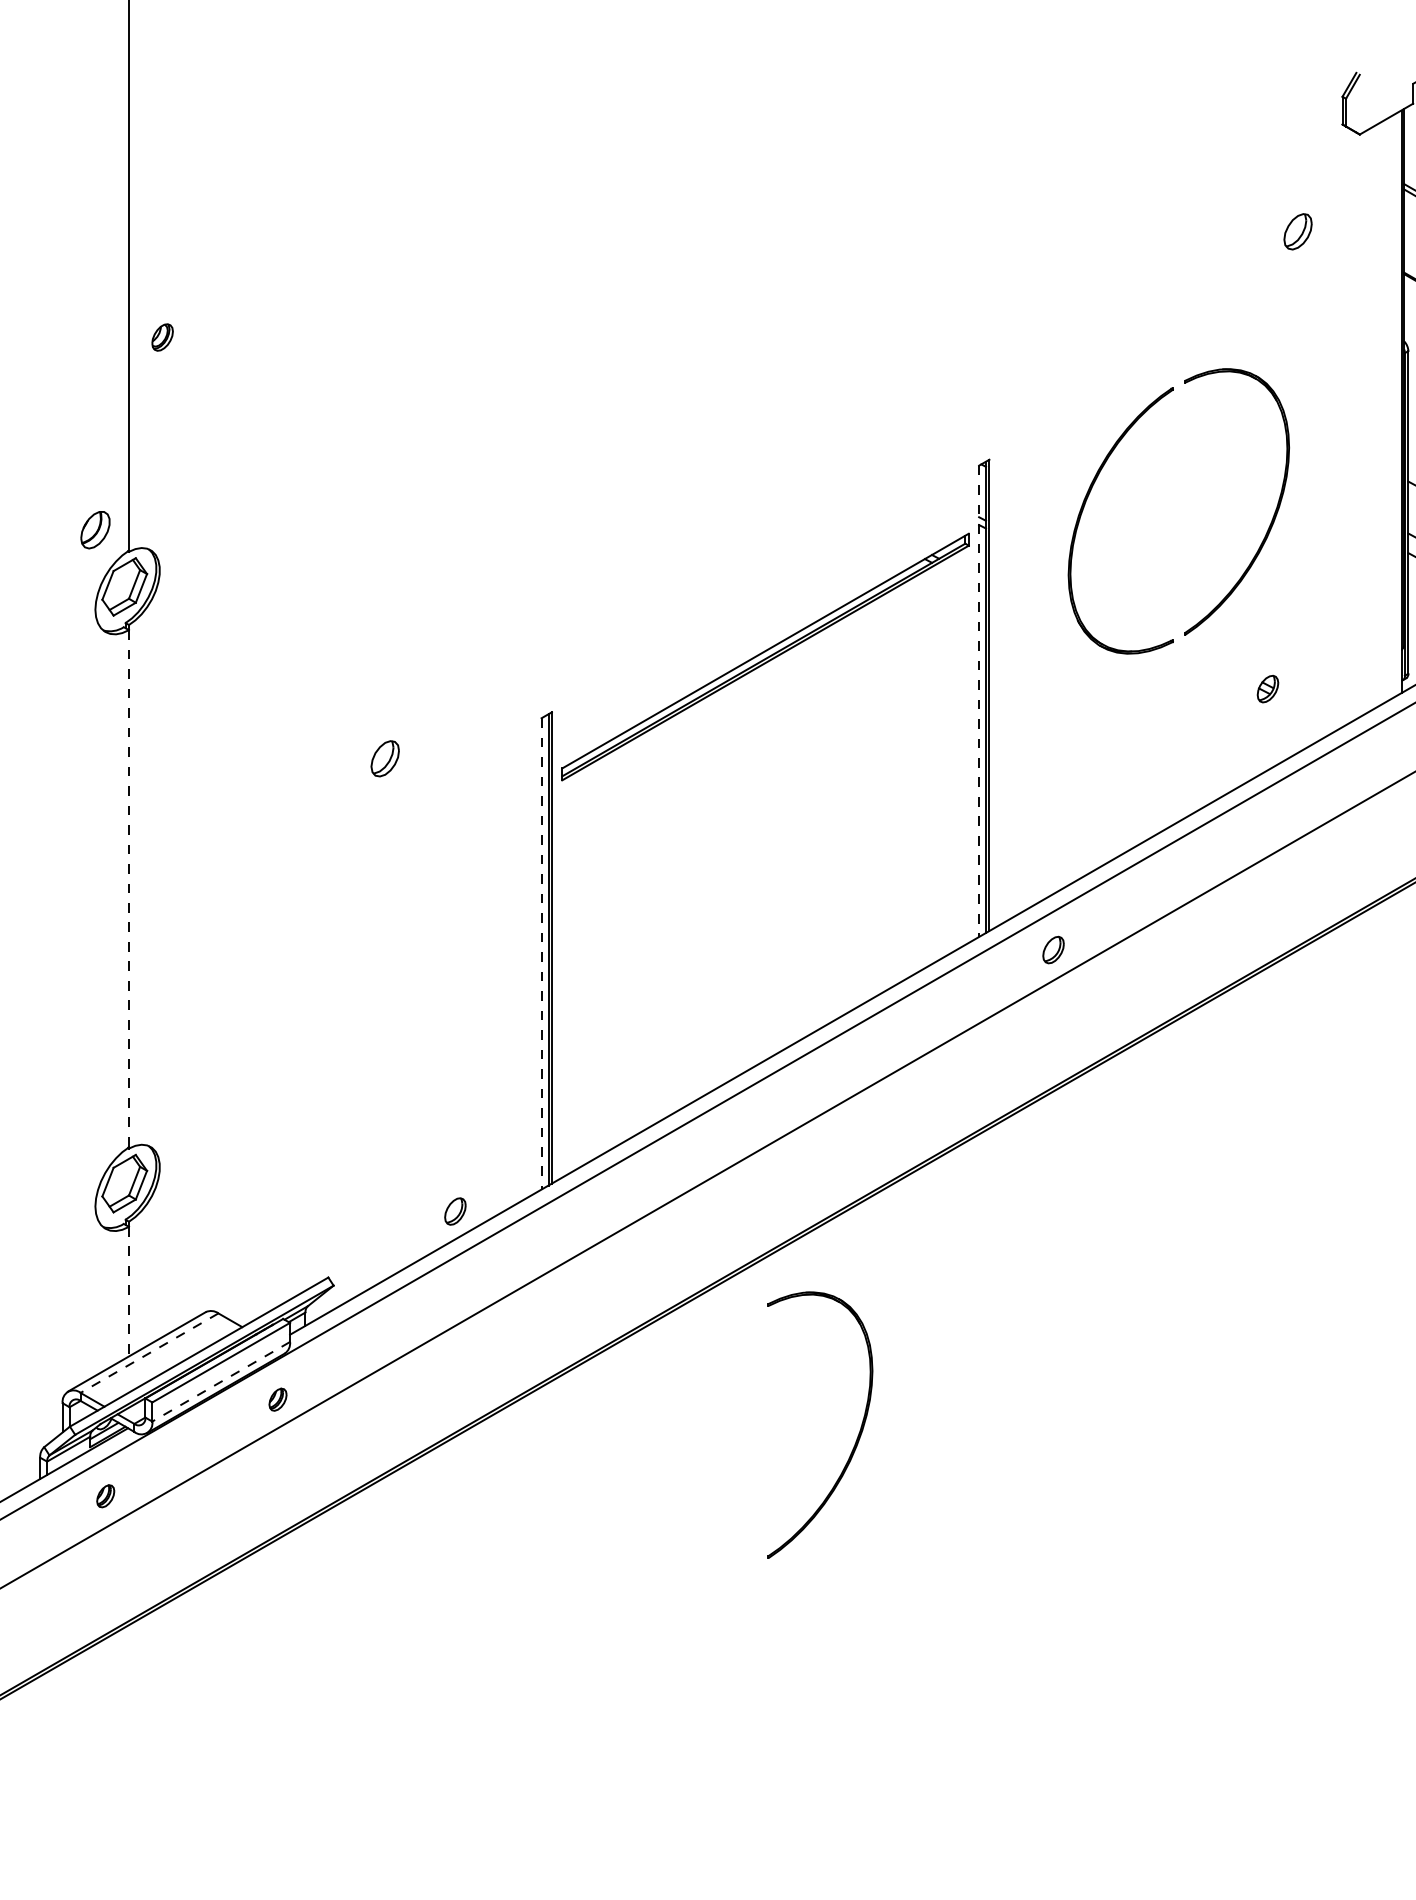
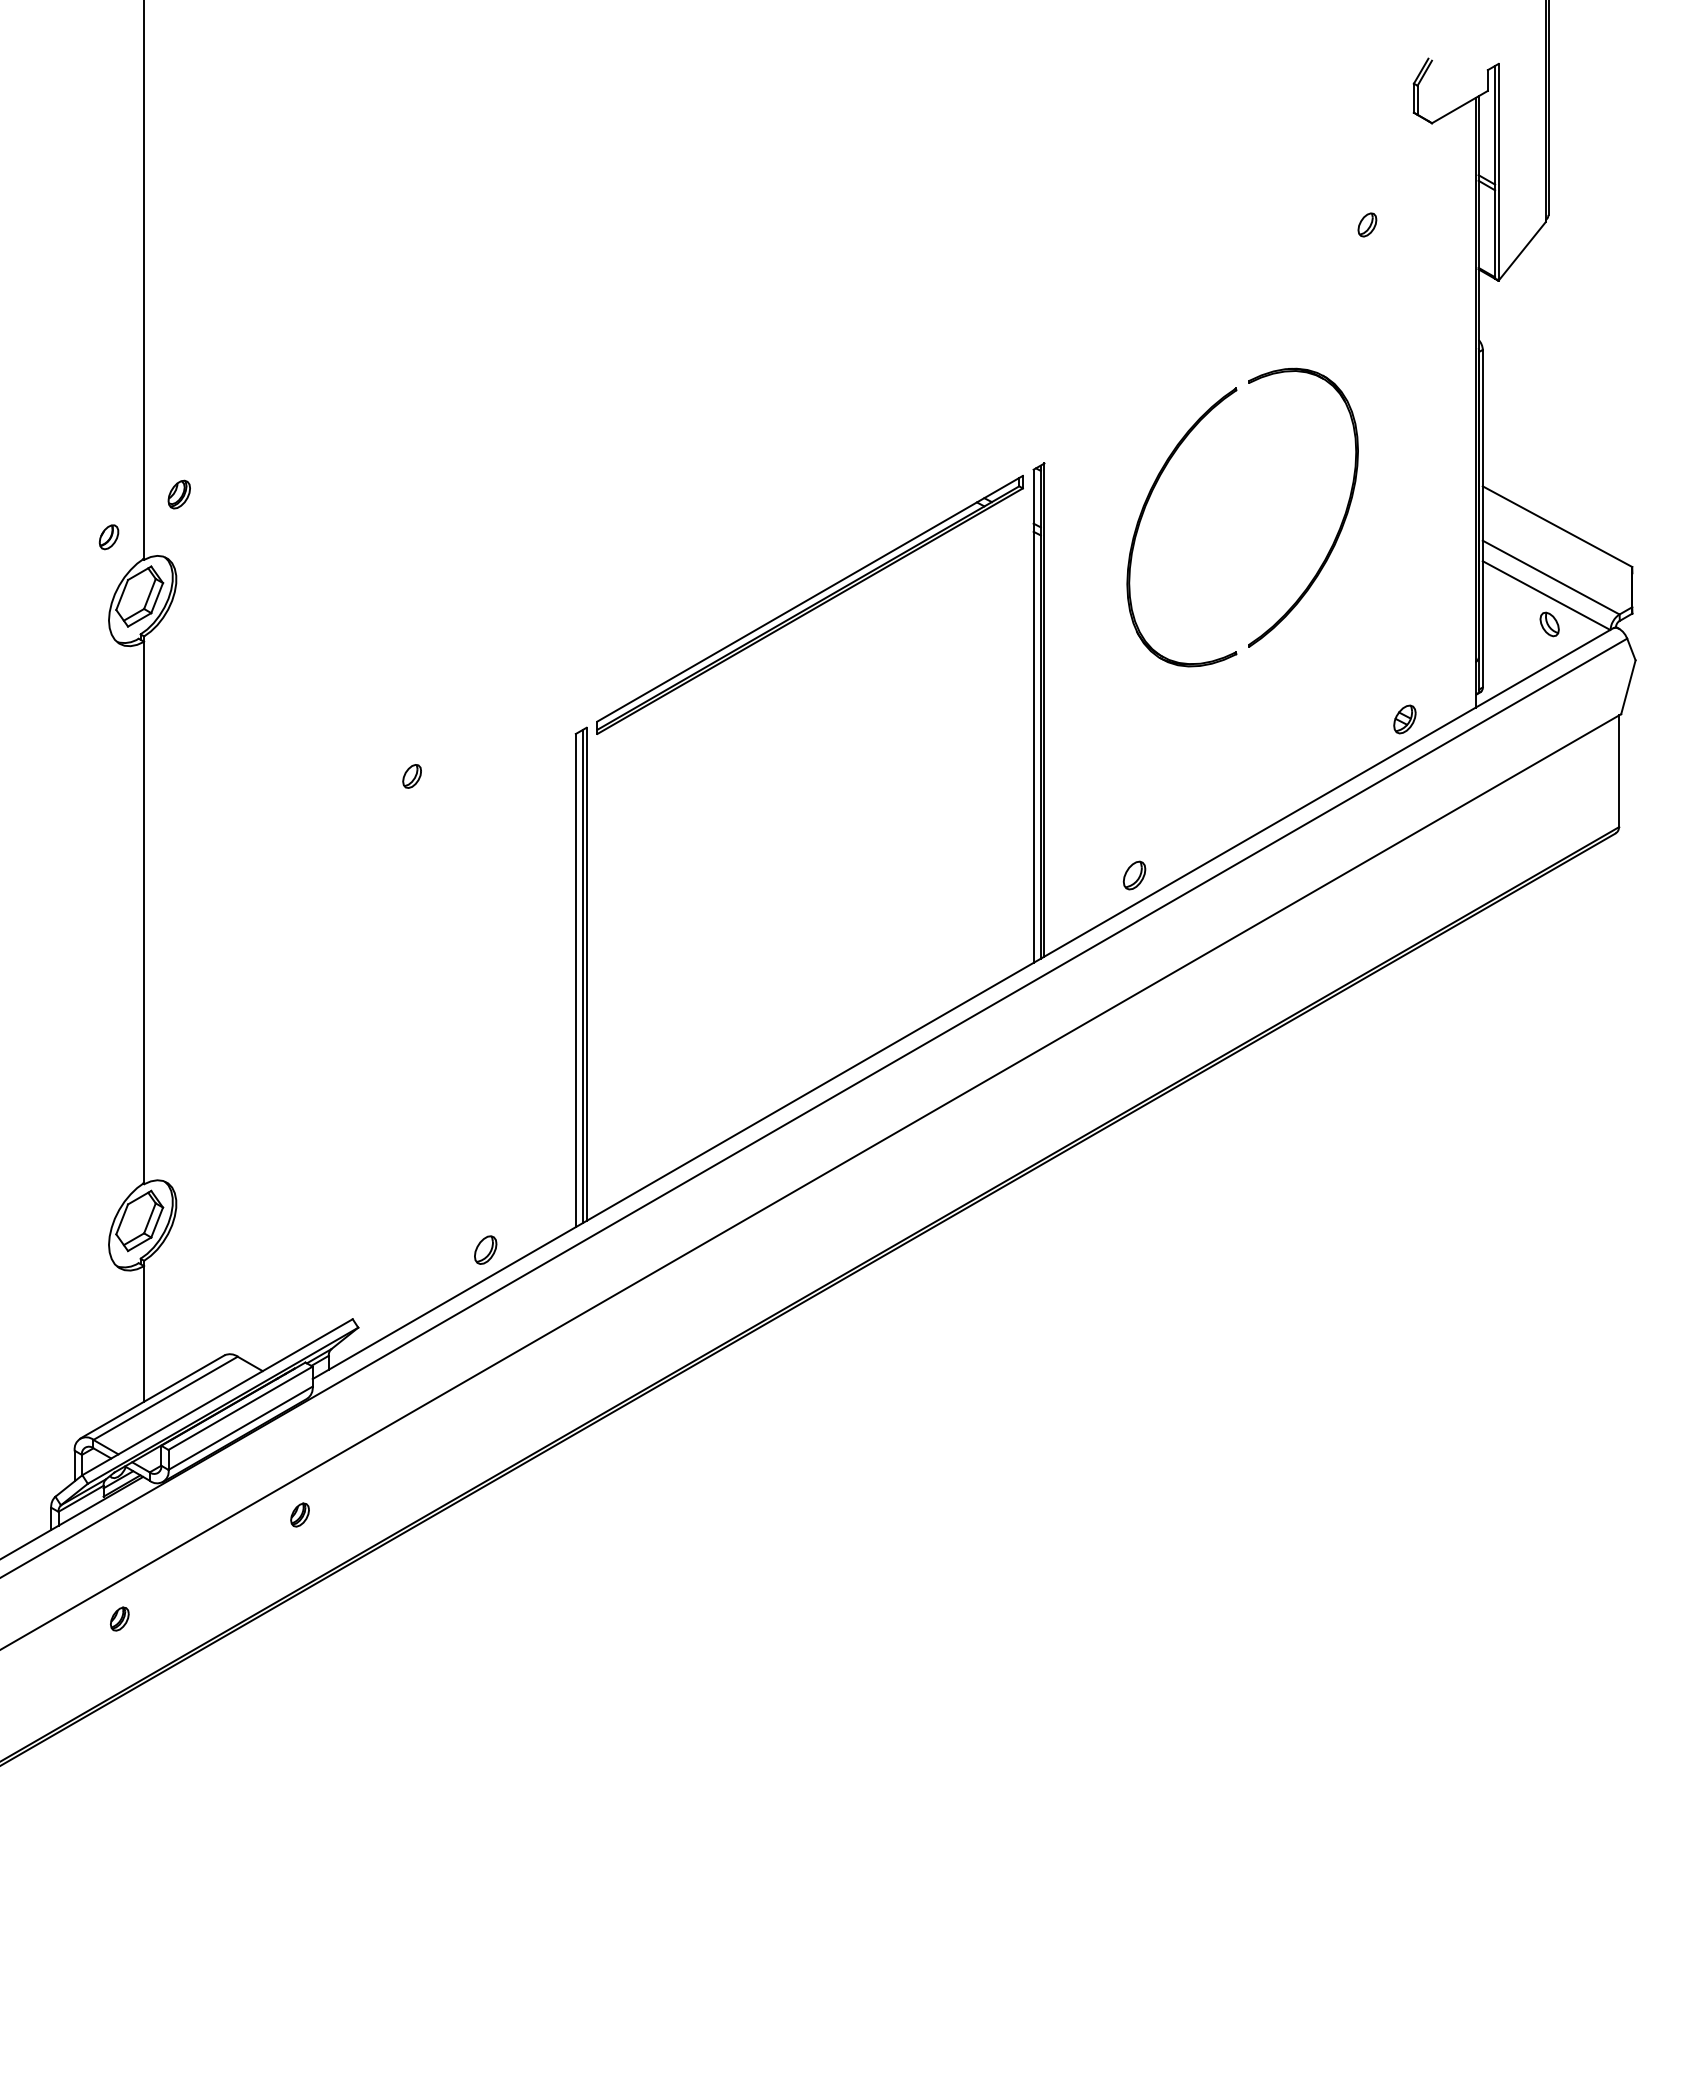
part: (1298, 231) -> (1367, 224), size x0.62
part: (161, 337) -> (178, 494), moved
part: (94, 530) -> (108, 537), size x0.62
part: (764, 656) -> (809, 604), moved
part: (1267, 689) -> (1404, 719), moved
line: (978, 701) -> (1033, 716), dashed -> solid
part: (384, 758) -> (411, 776), size x0.62
line: (129, 888) -> (144, 912), dashed -> solid
part: (1053, 950) -> (1134, 875), moved
line: (541, 953) -> (575, 980), dashed -> solid
line: (129, 1291) -> (144, 1333), dashed -> solid
line: (149, 1353) -> (165, 1398), dashed -> solid
line: (221, 1381) -> (240, 1428), dashed -> solid
part: (277, 1399) -> (299, 1514), moved
part: (856, 1438) -> (905, 1487), removed
part: (105, 1495) -> (119, 1618), moved

